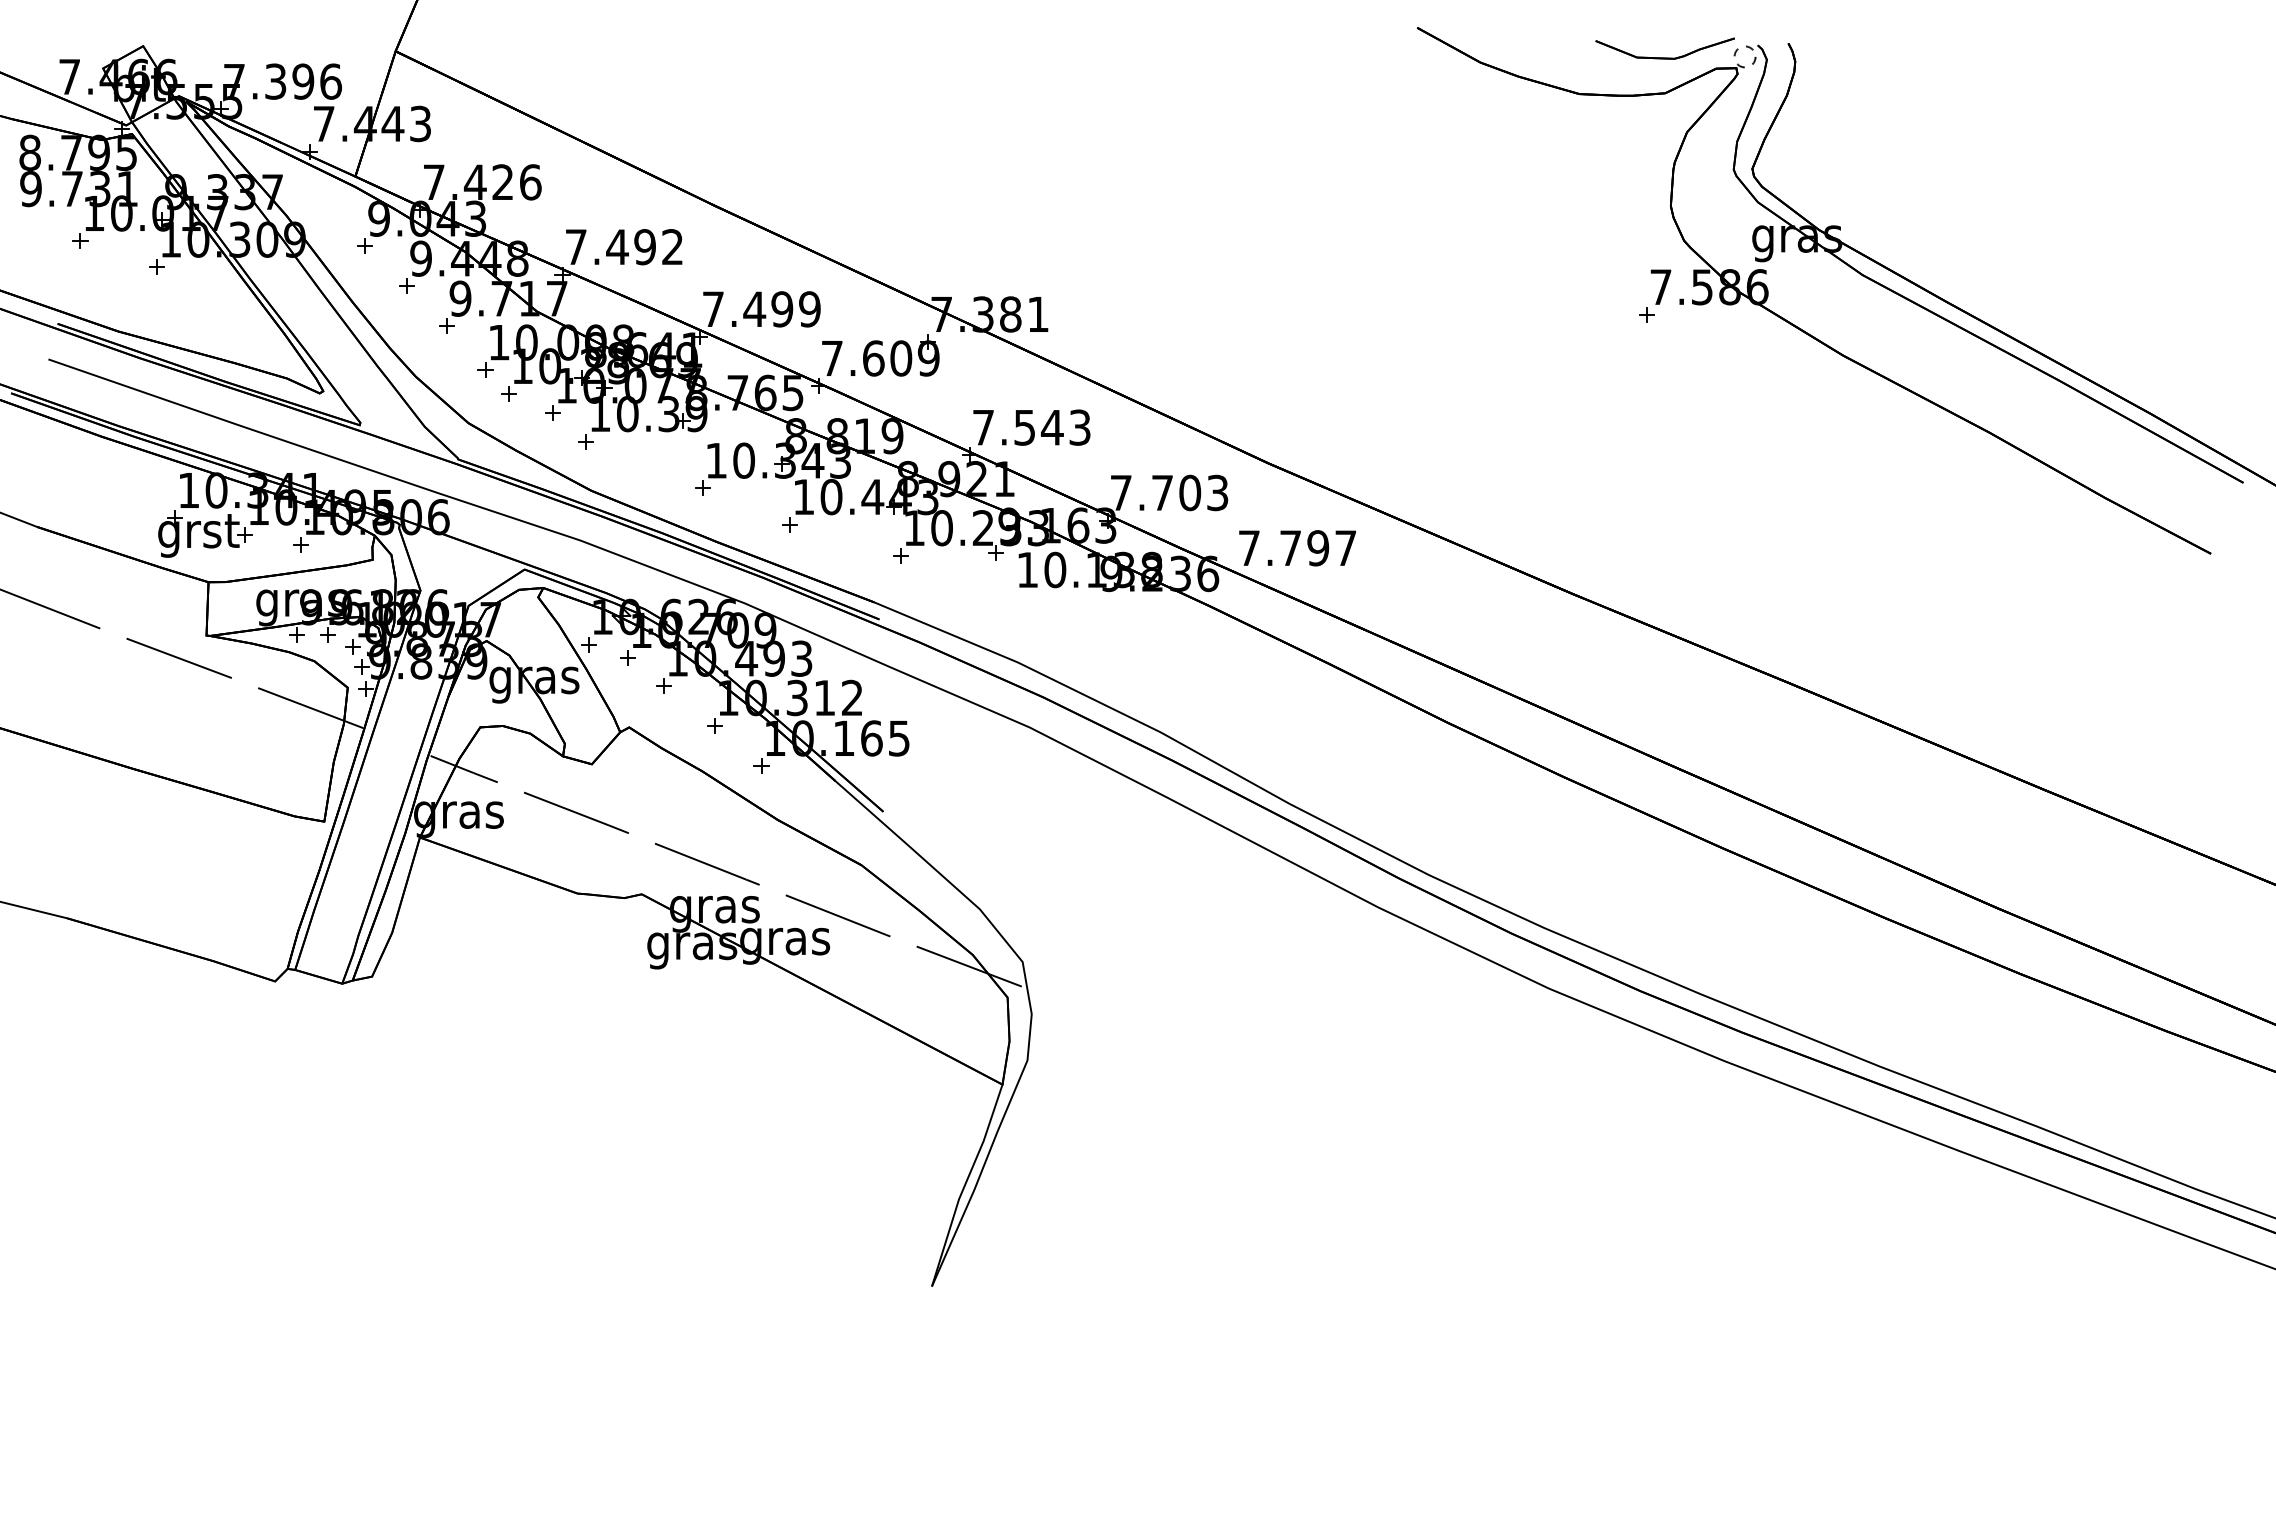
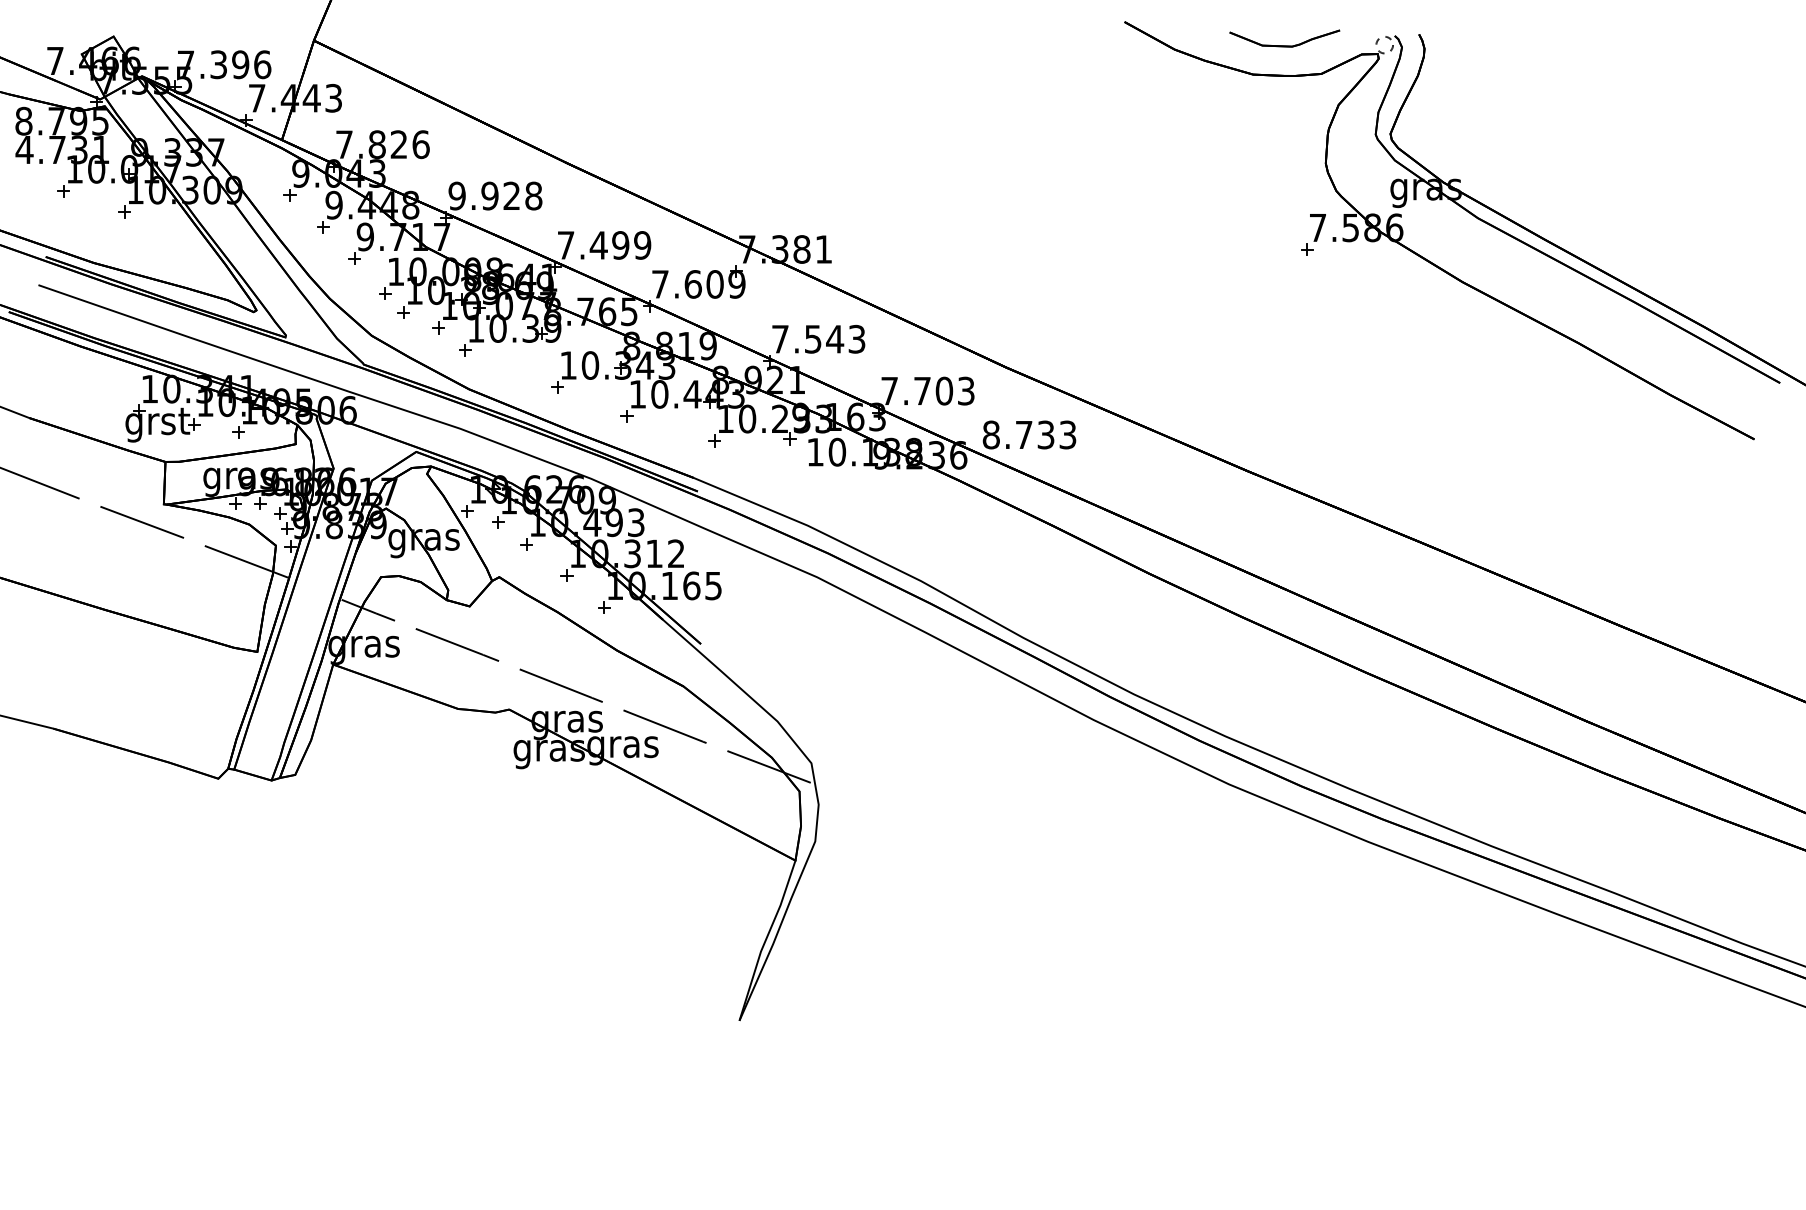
part: (1664, 57) -> (1284, 45), moved
text: (474, 182) -> (376, 144), 7.426 -> 7.826
text: (30, 189) -> (24, 150), 9.731 -> 4.731
text: (624, 247) -> (495, 196), 7.492 -> 9.928
text: (1297, 548) -> (1029, 435), 7.797 -> 8.733

